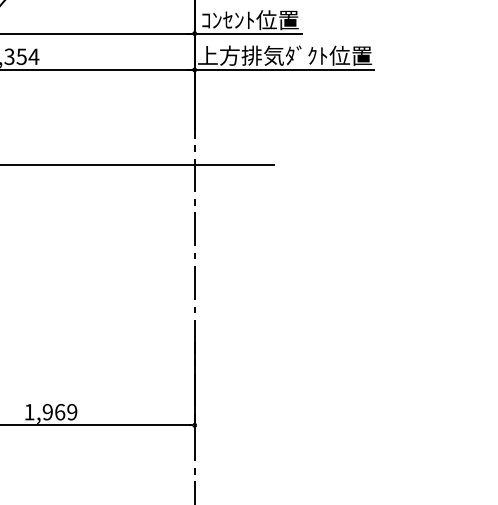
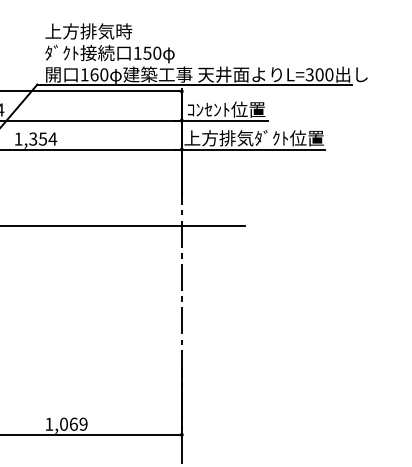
text: (47, 411) -> (63, 423), 1,969 -> 1,069

